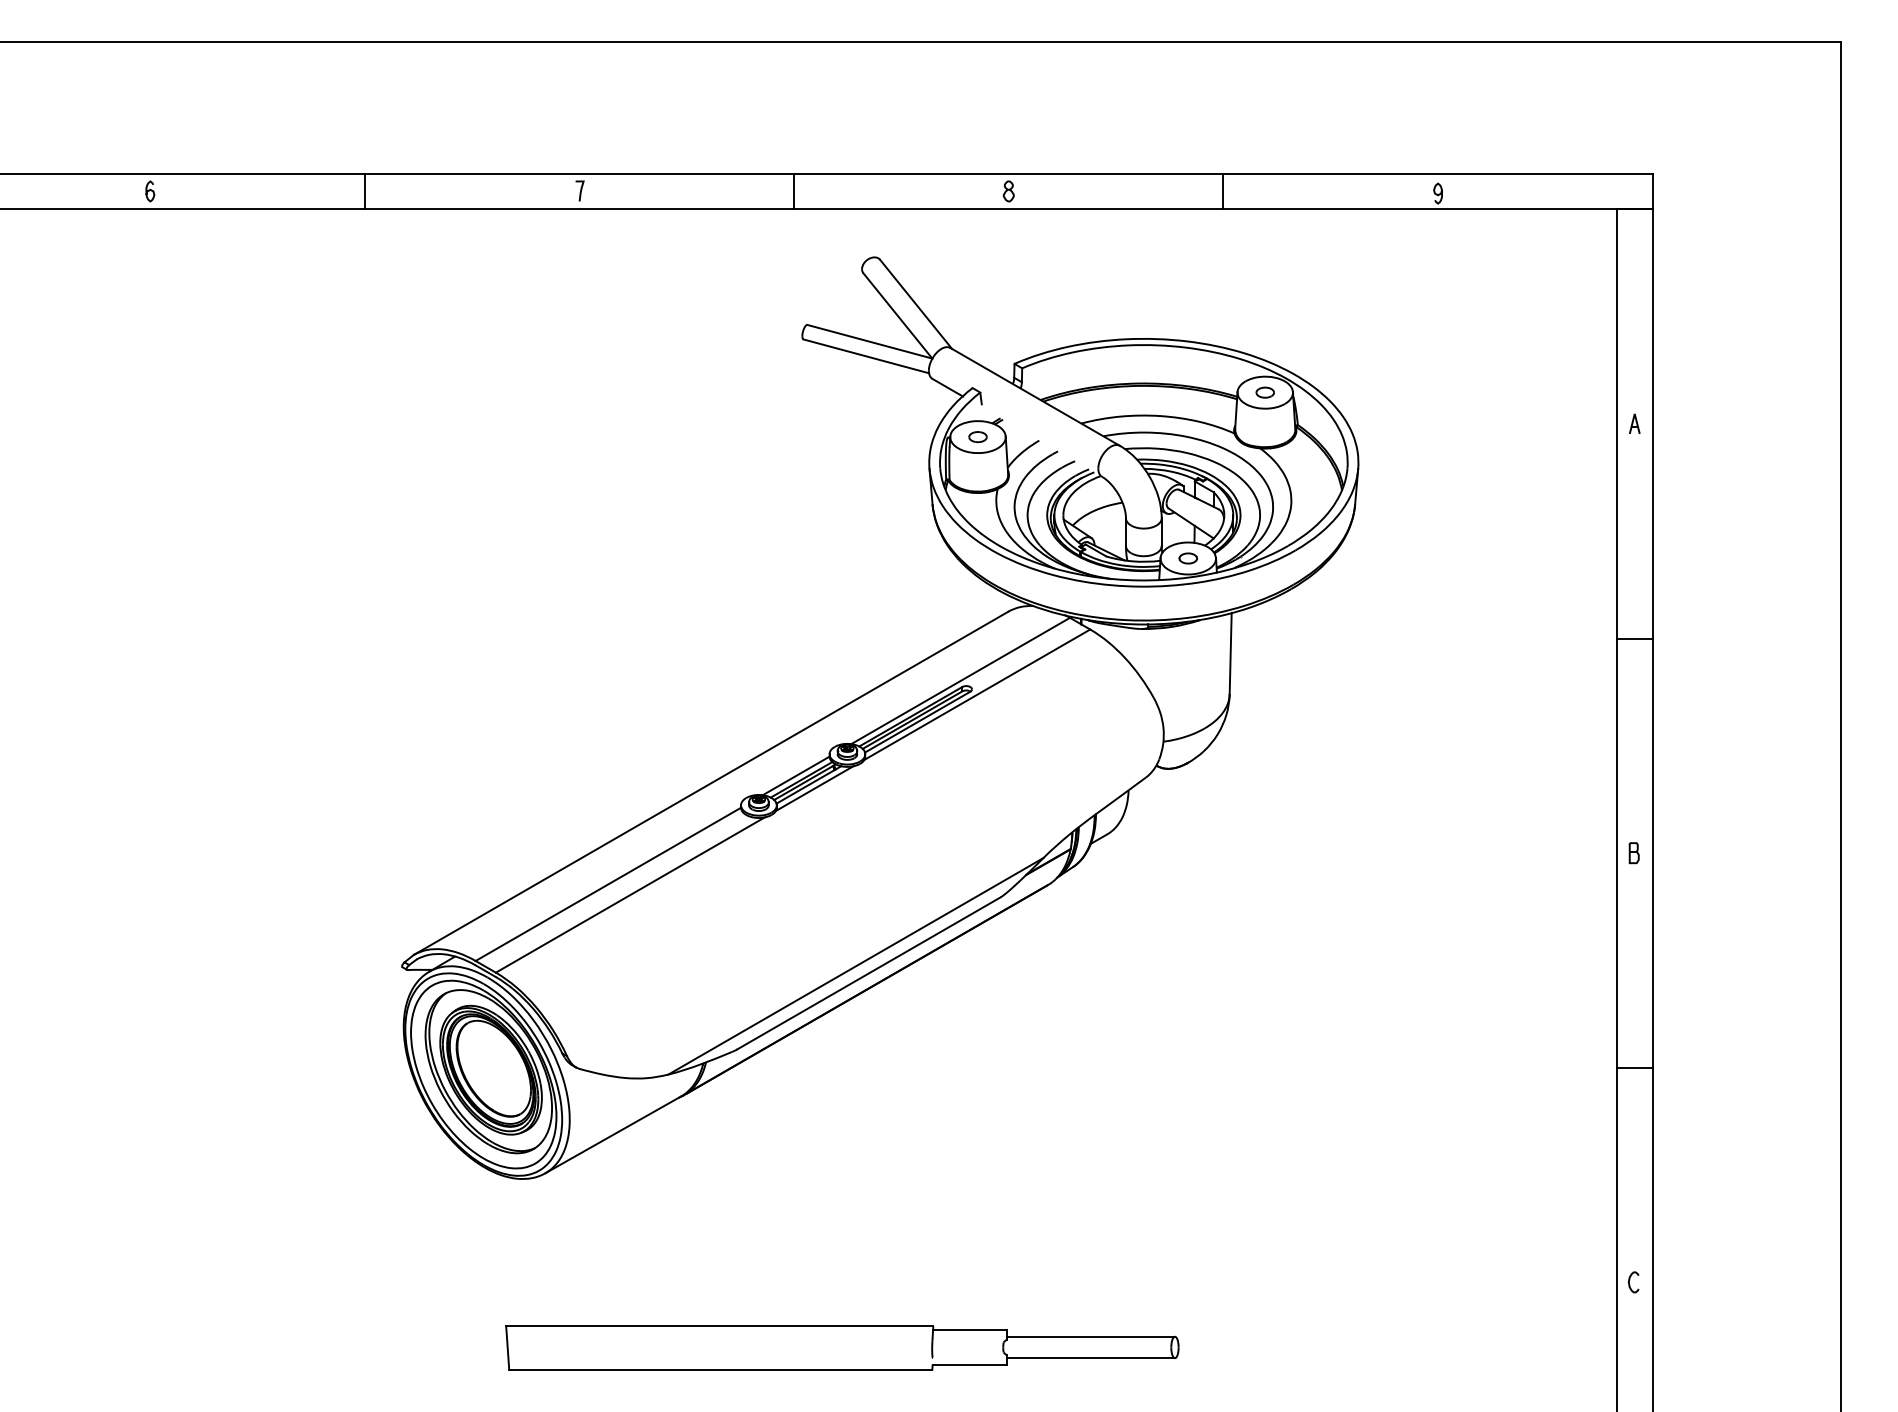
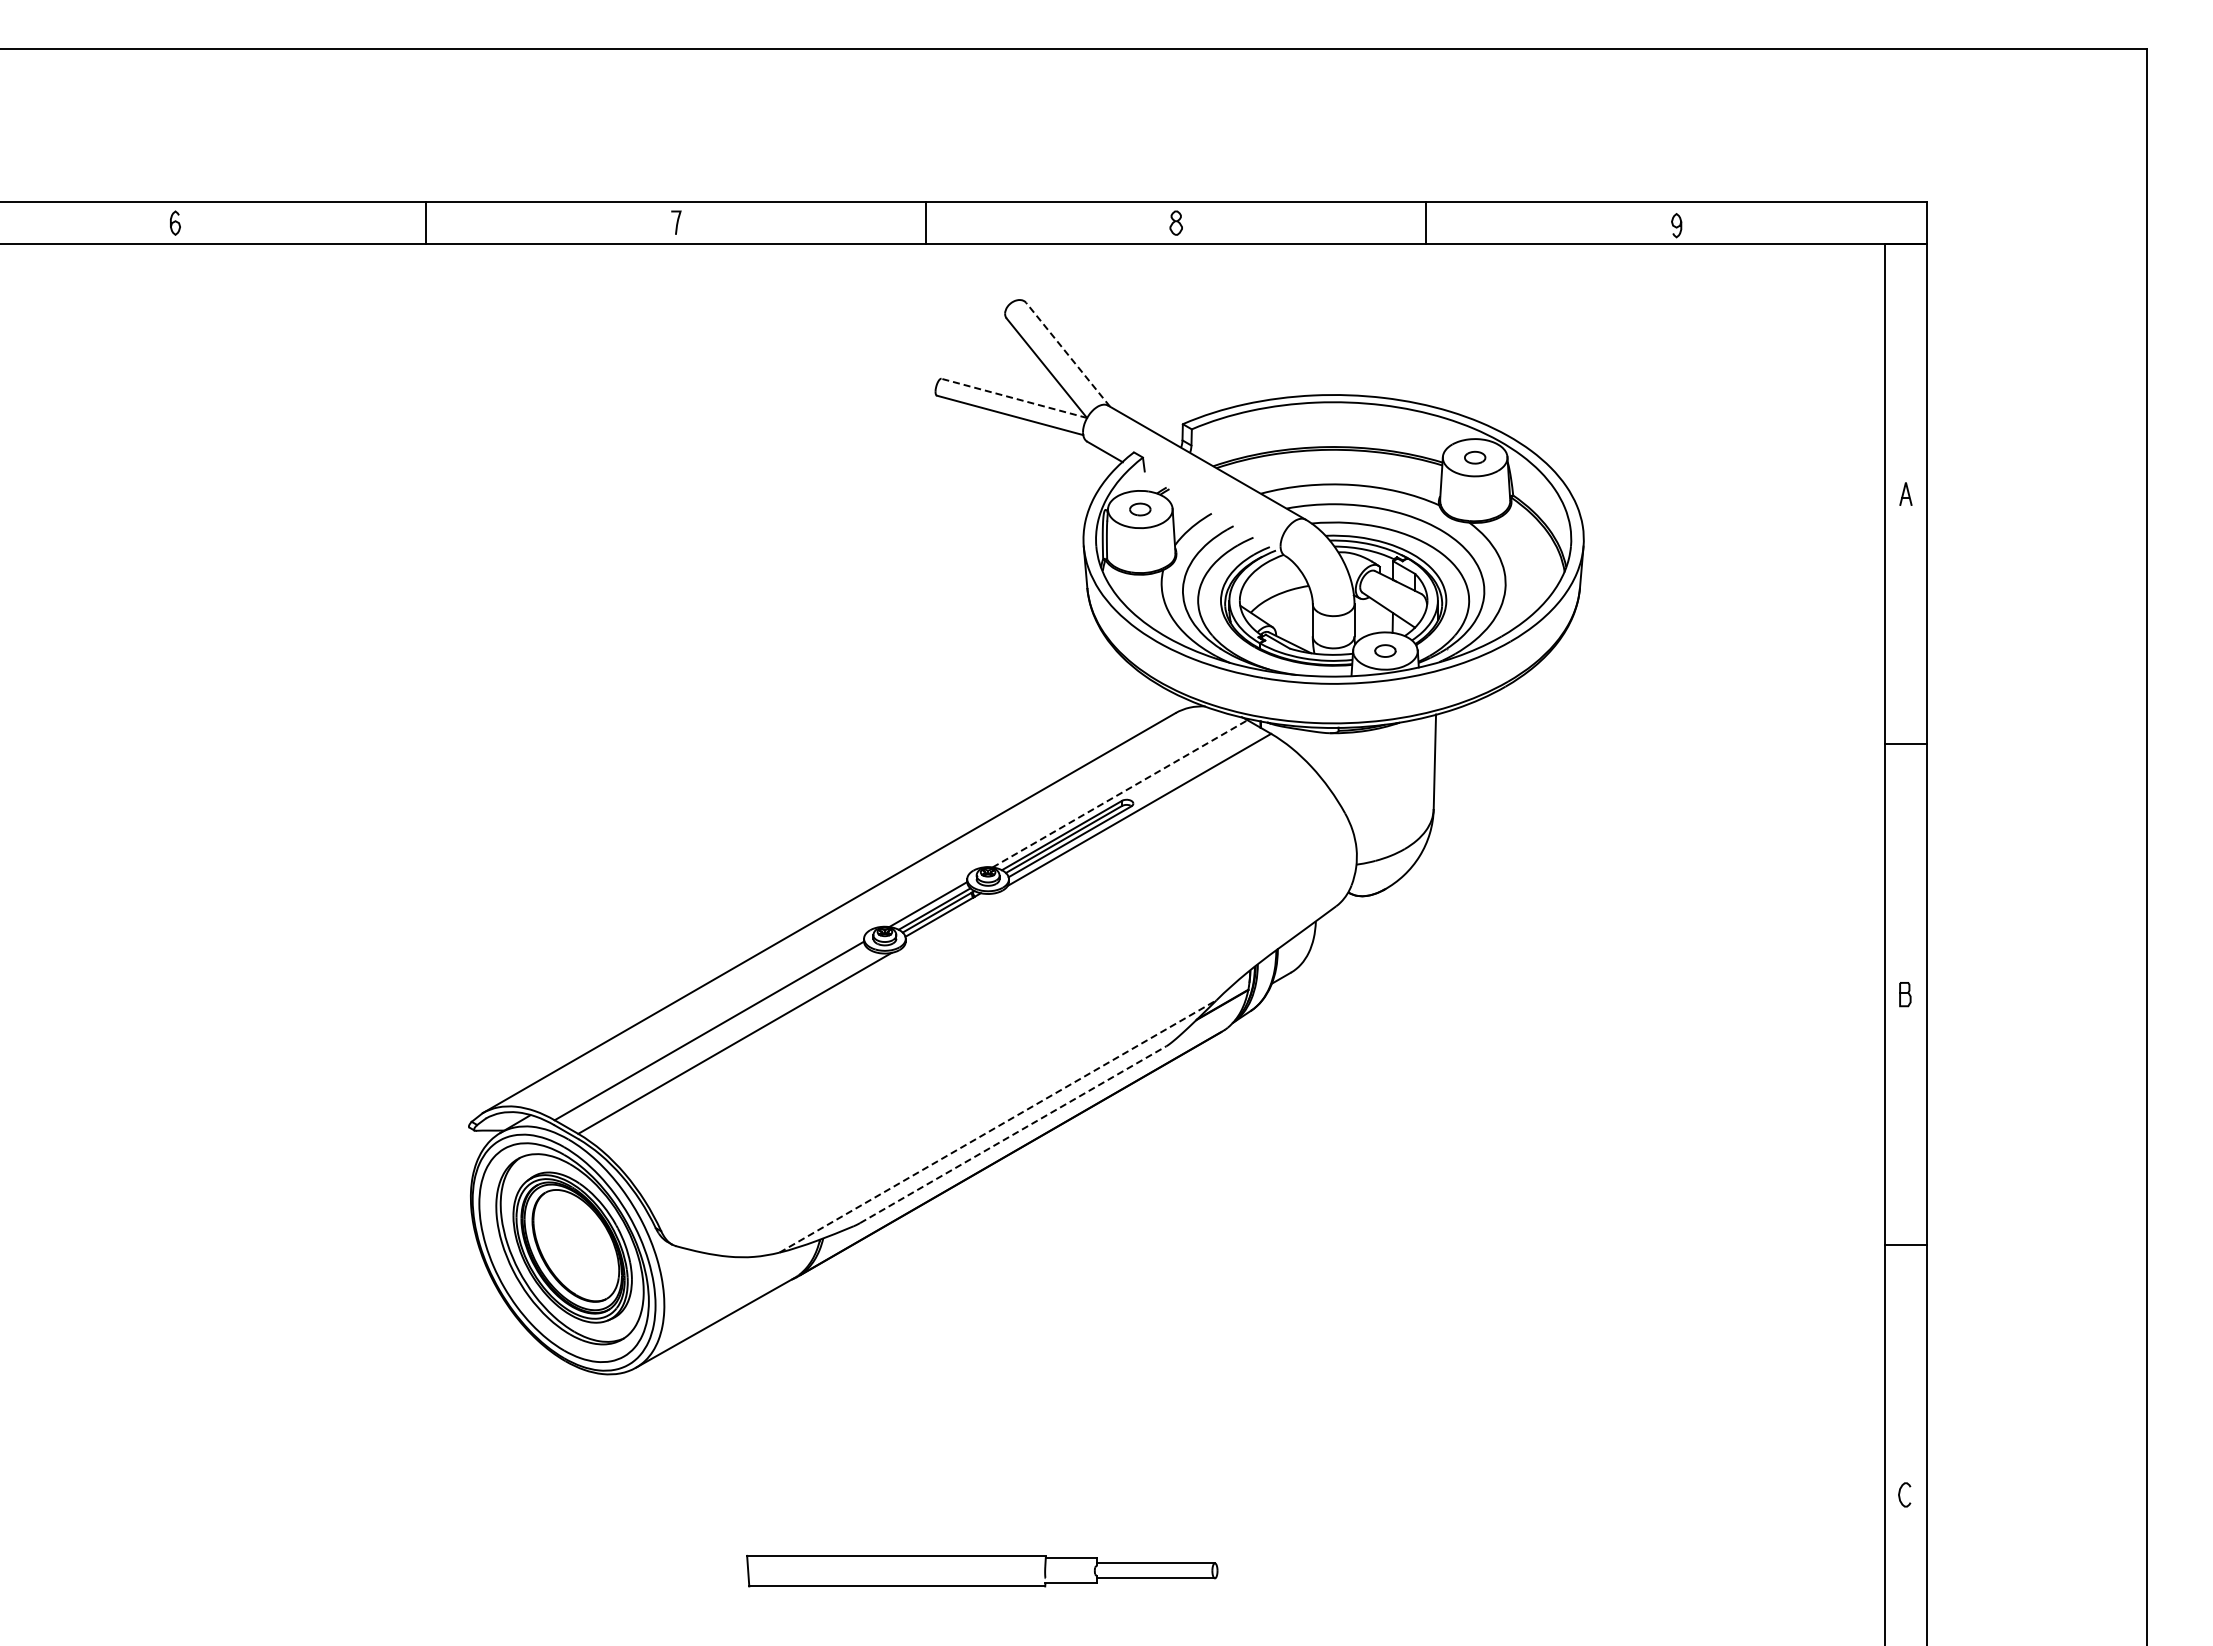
line: (916, 304) -> (1068, 354), solid -> dashed
line: (869, 341) -> (1013, 398), solid -> dashed
line: (961, 680) -> (1120, 793), solid -> dashed
line: (814, 788) -> (949, 919), removed
line: (856, 966) -> (998, 1126), solid -> dashed
line: (869, 973) -> (1013, 1134), solid -> dashed
part: (842, 1347) -> (982, 1570), size x0.6

